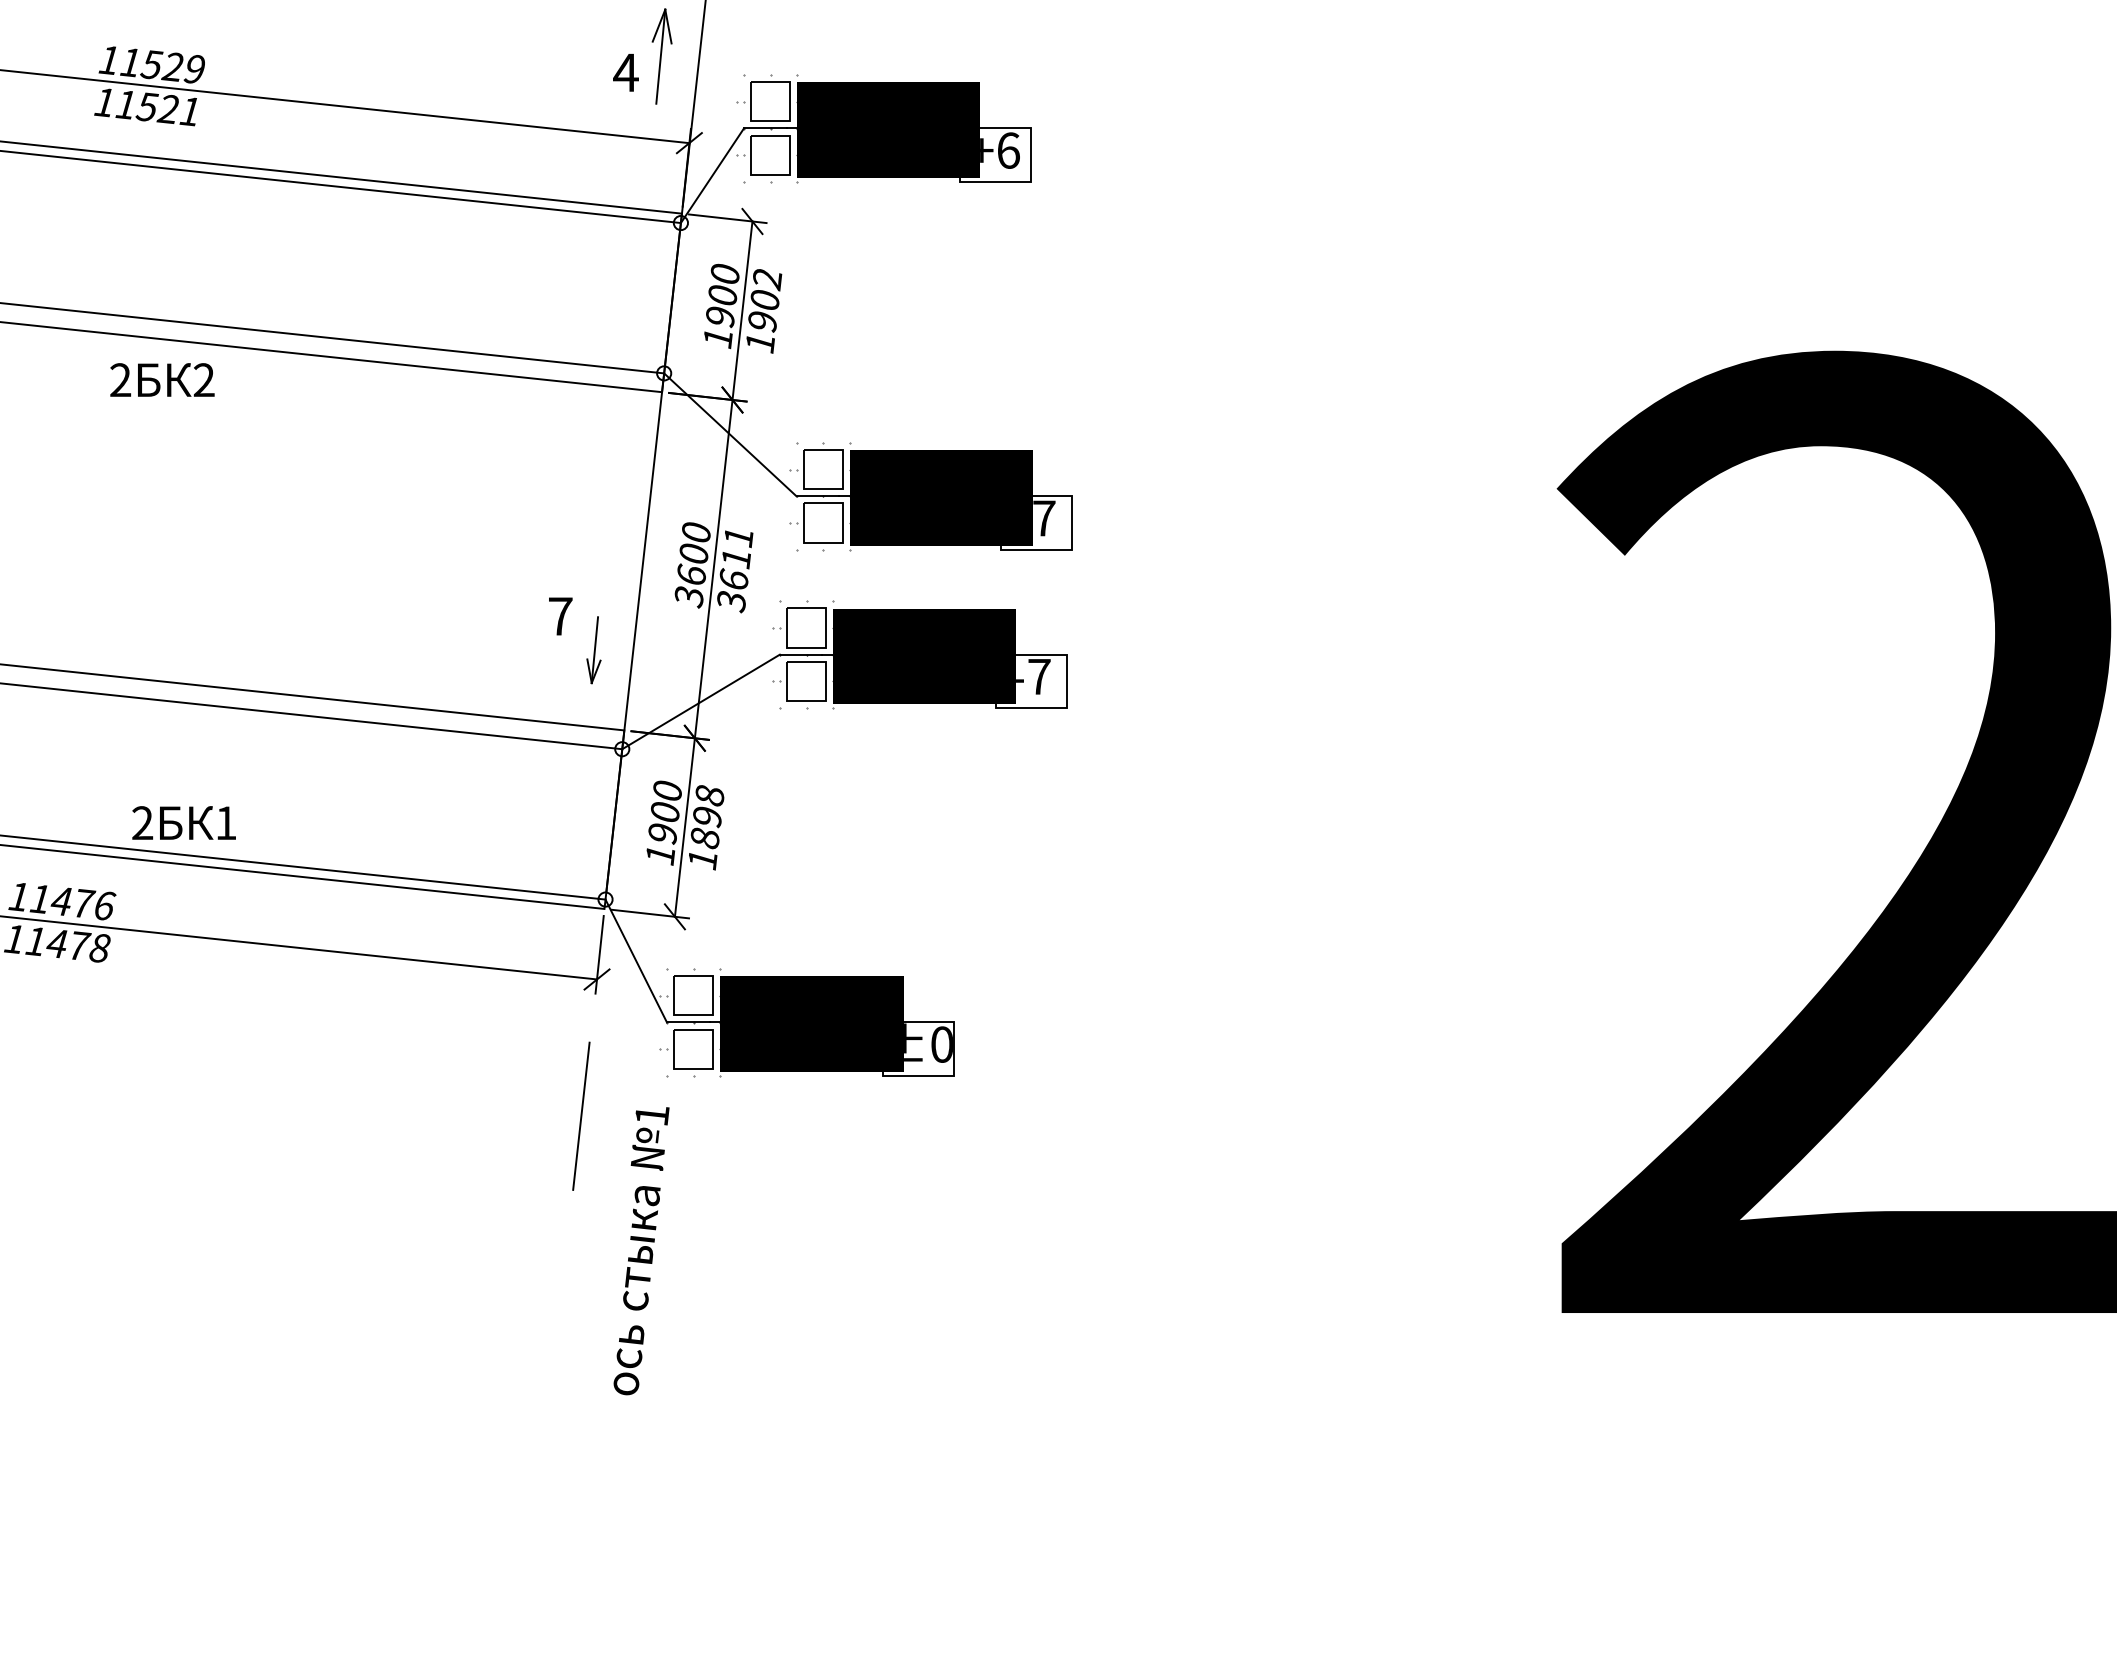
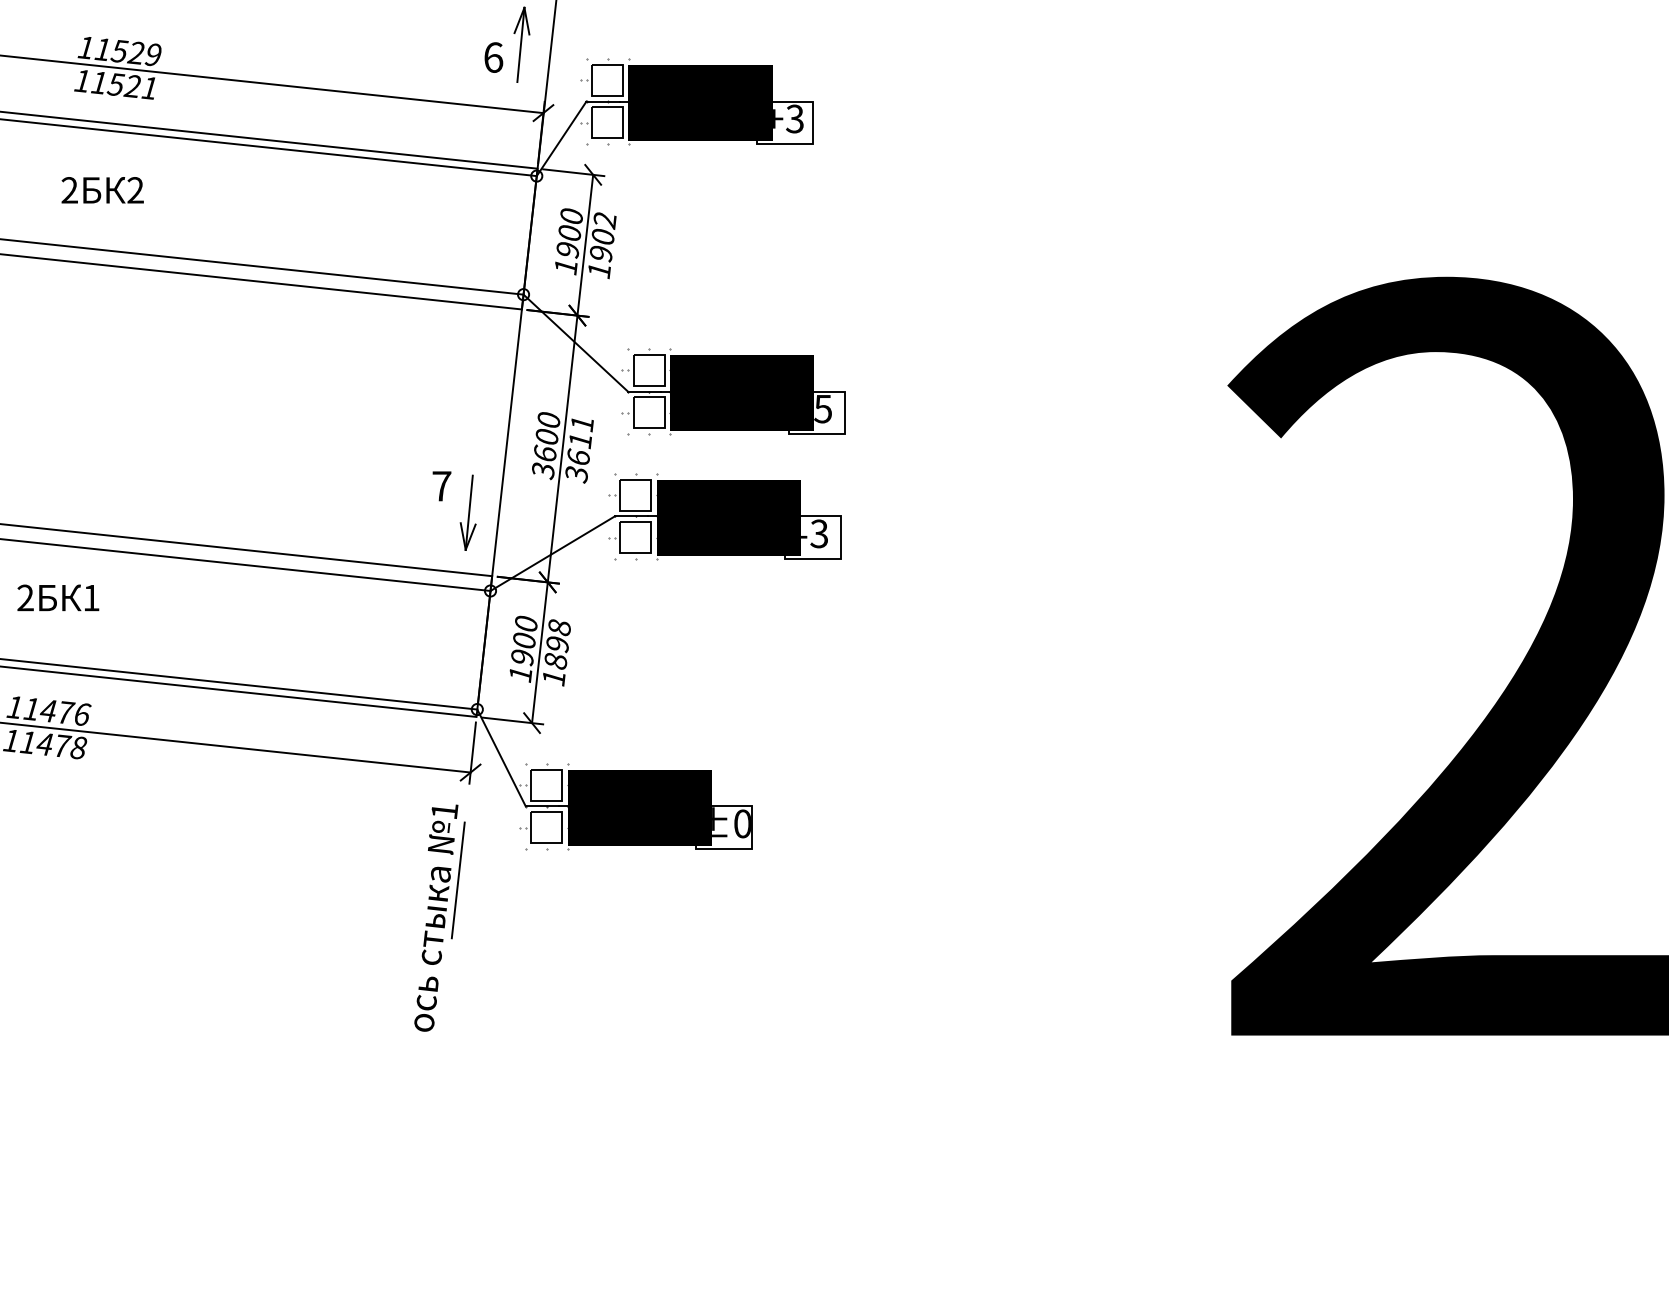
text: (625, 72) -> (493, 57), 4 -> 6
text: (1008, 150) -> (795, 118), +6 -> +3
text: (162, 379) -> (102, 189), moved
text: (1044, 518) -> (823, 409), -7 -> -5
part: (593, 650) -> (467, 513), size x1.43
text: (1038, 676) -> (818, 533), -7 -> -3
text: (183, 822) -> (57, 597), moved
text: (641, 1251) -> (436, 918), moved

